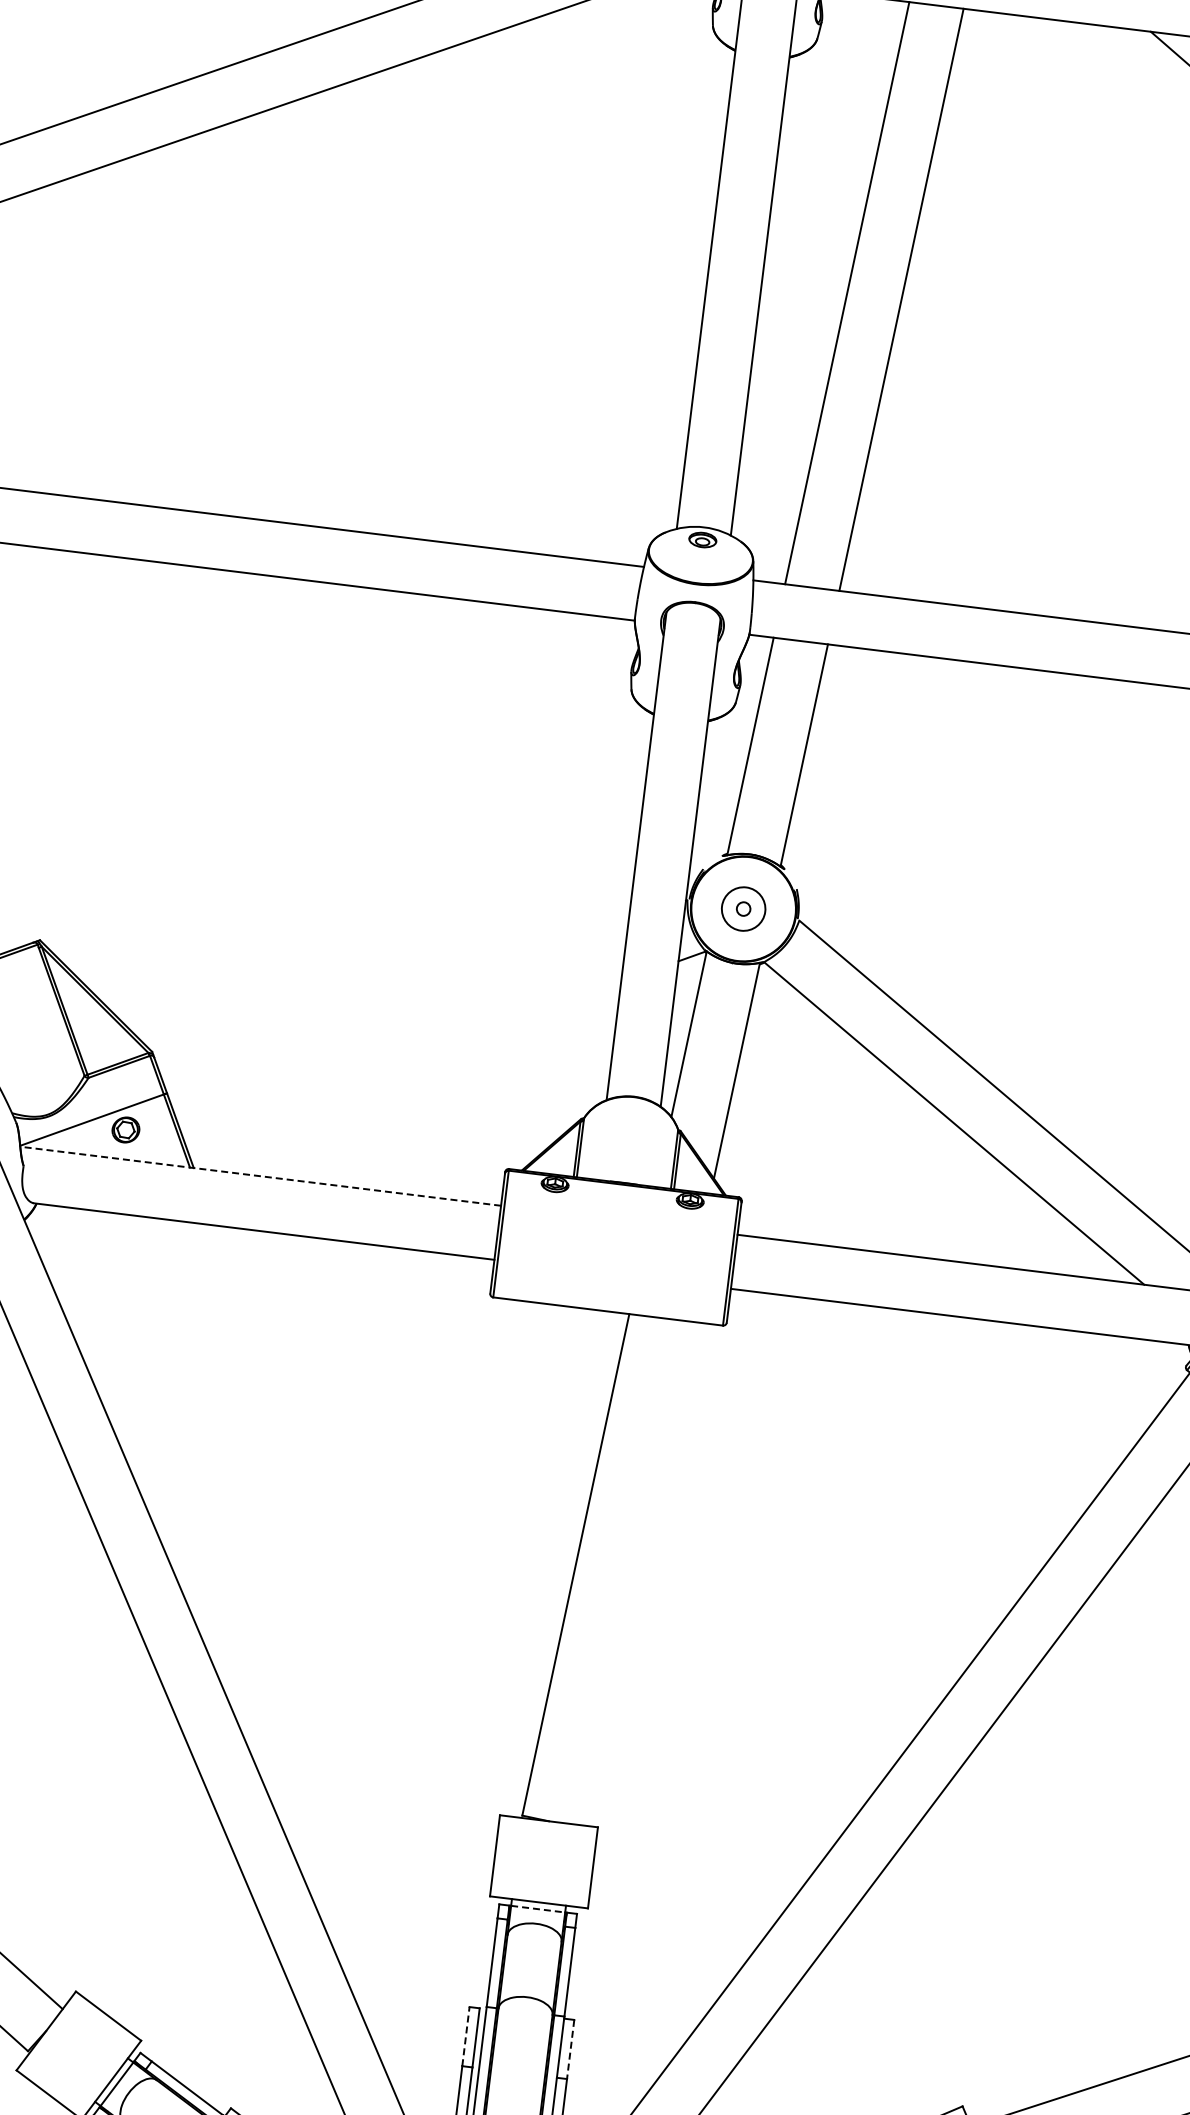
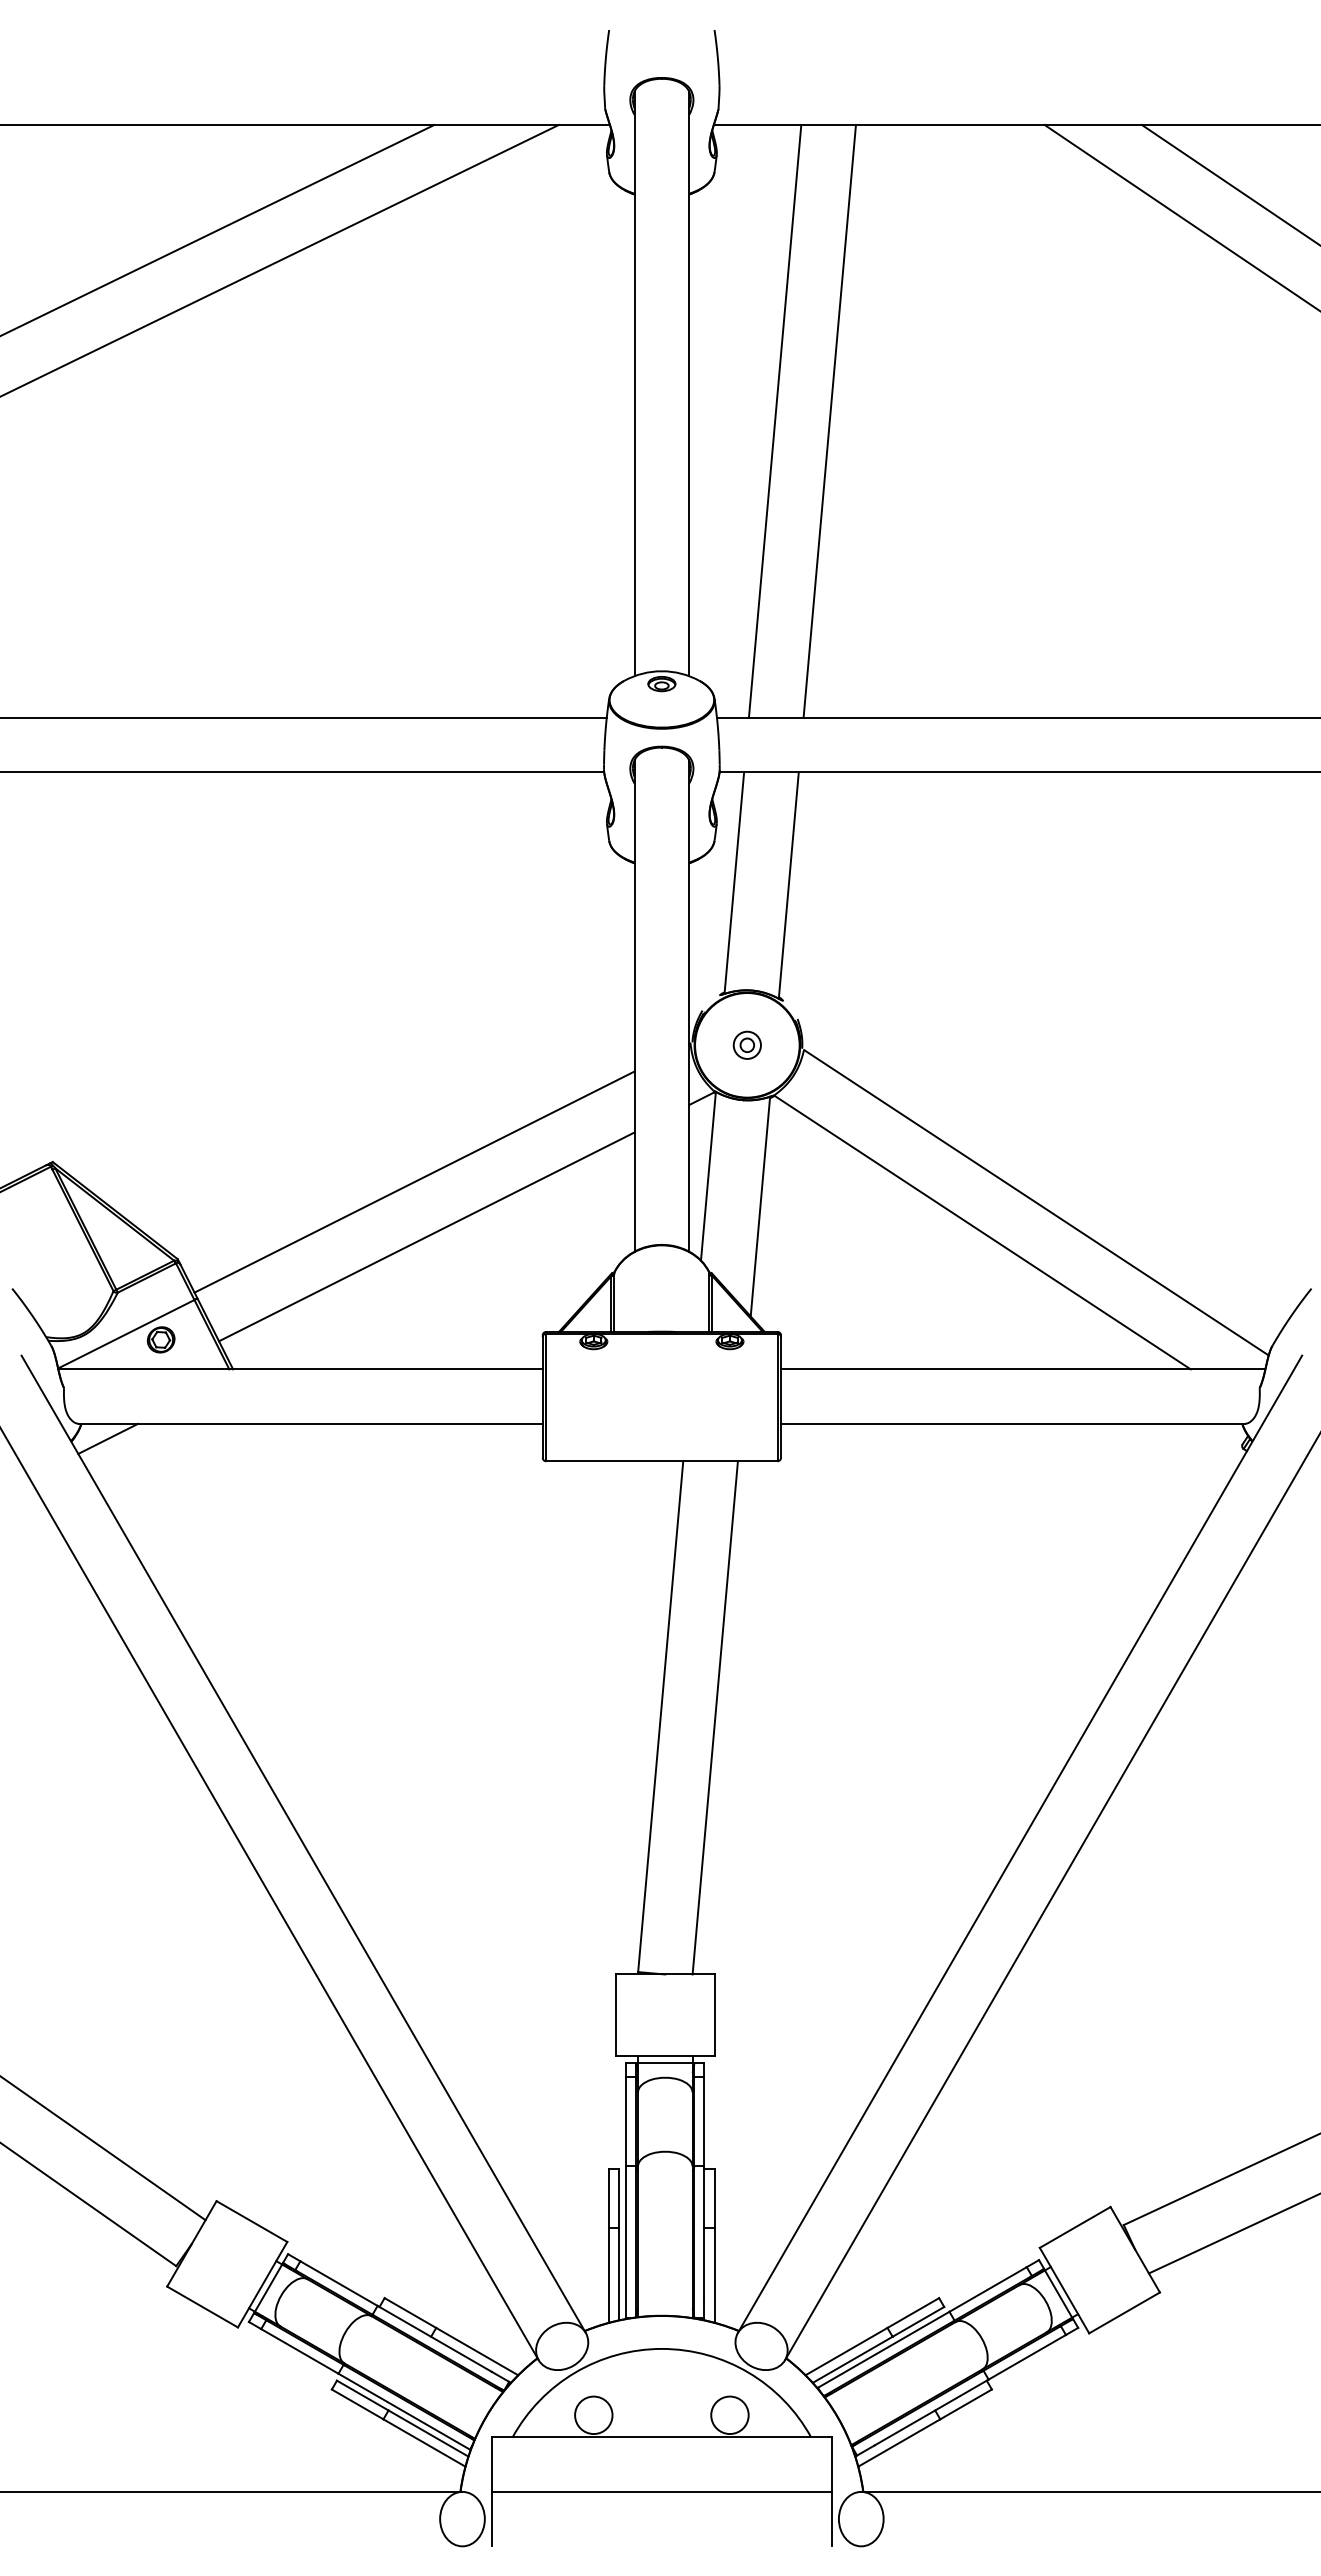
circle: (742, 908) -> (746, 1044), size x0.62
line: (396, 1003) -> (414, 1181), added
line: (401, 1059) -> (426, 1236), added
line: (260, 1176) -> (300, 1369), dashed -> solid
line: (61, 1221) -> (108, 1438), added
line: (629, 1572) -> (714, 1717), added
line: (538, 1909) -> (665, 2063), dashed -> solid
line: (466, 2036) -> (609, 2198), dashed -> solid
line: (570, 2049) -> (714, 2198), dashed -> solid

